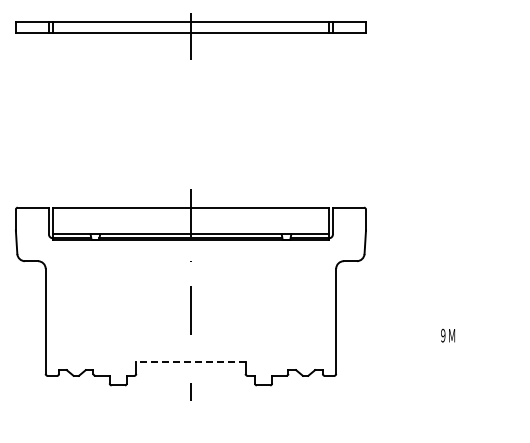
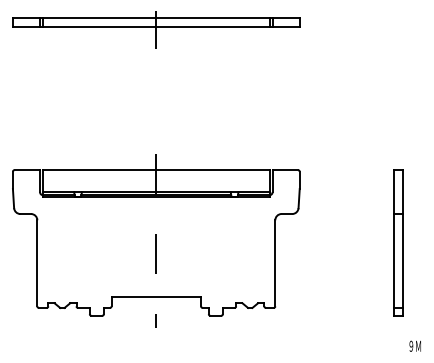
part: (486, 296) -> (398, 242), added
text: (447, 335) -> (414, 346), moved
line: (190, 362) -> (155, 297), dashed -> solid

